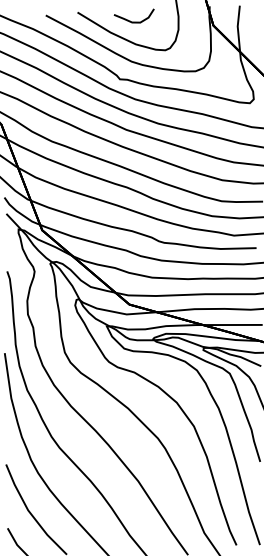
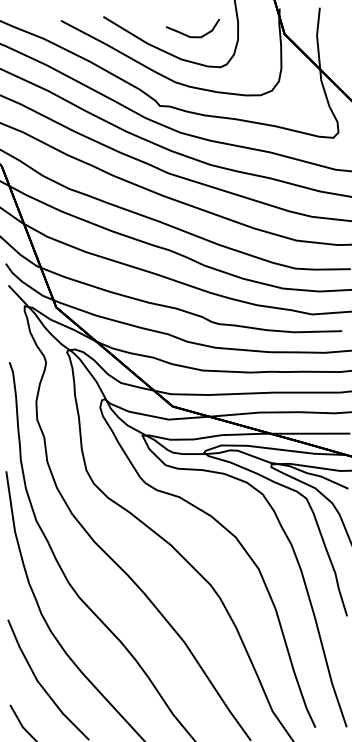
part: (131, 21) -> (189, 35), moved

